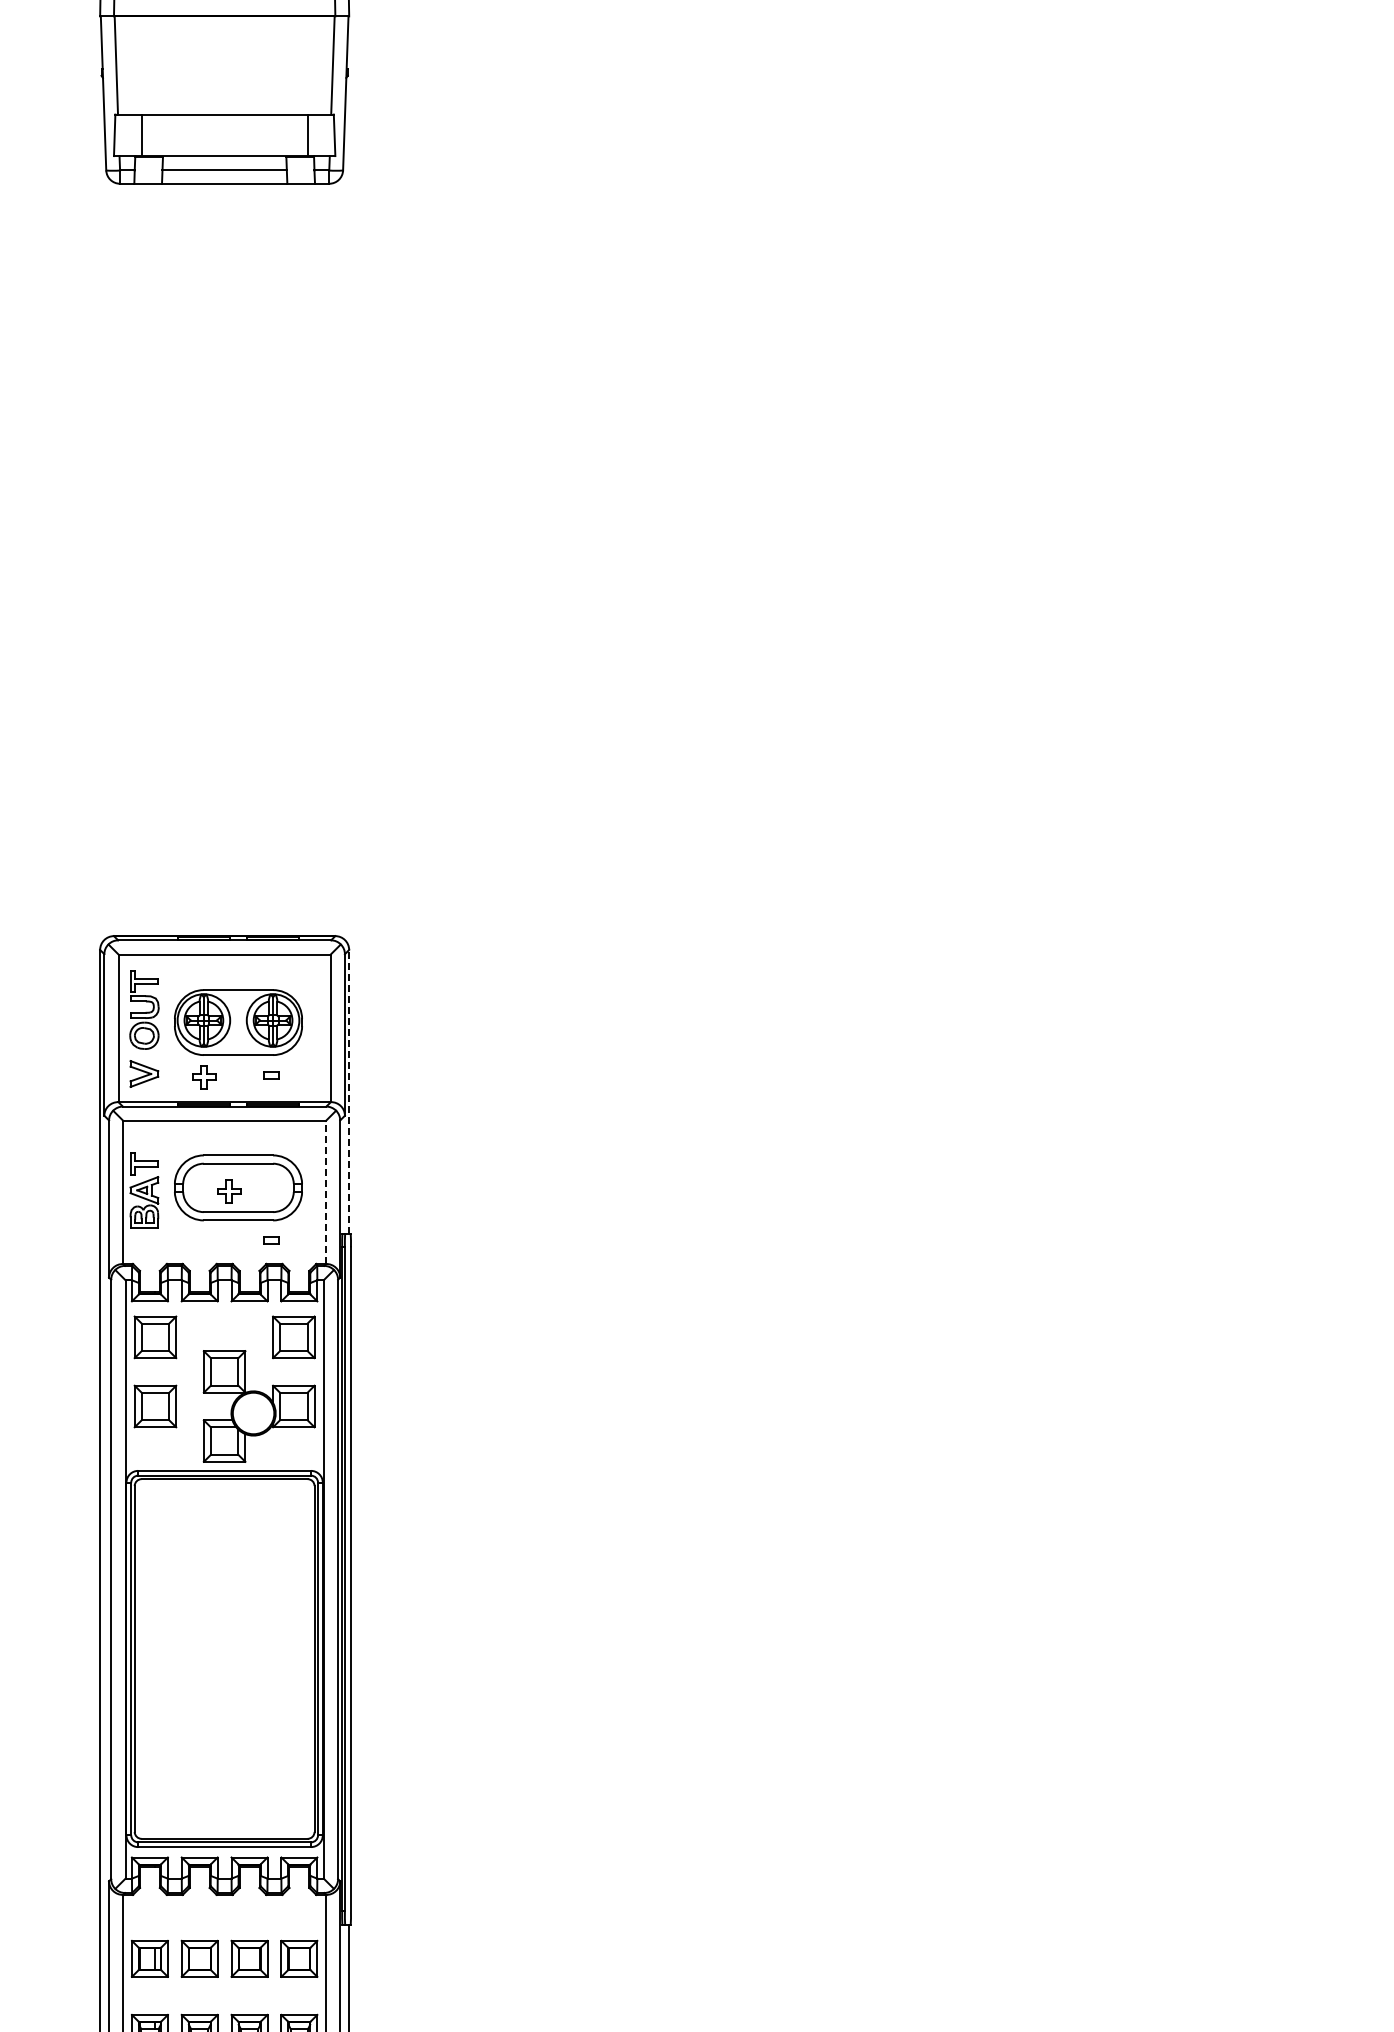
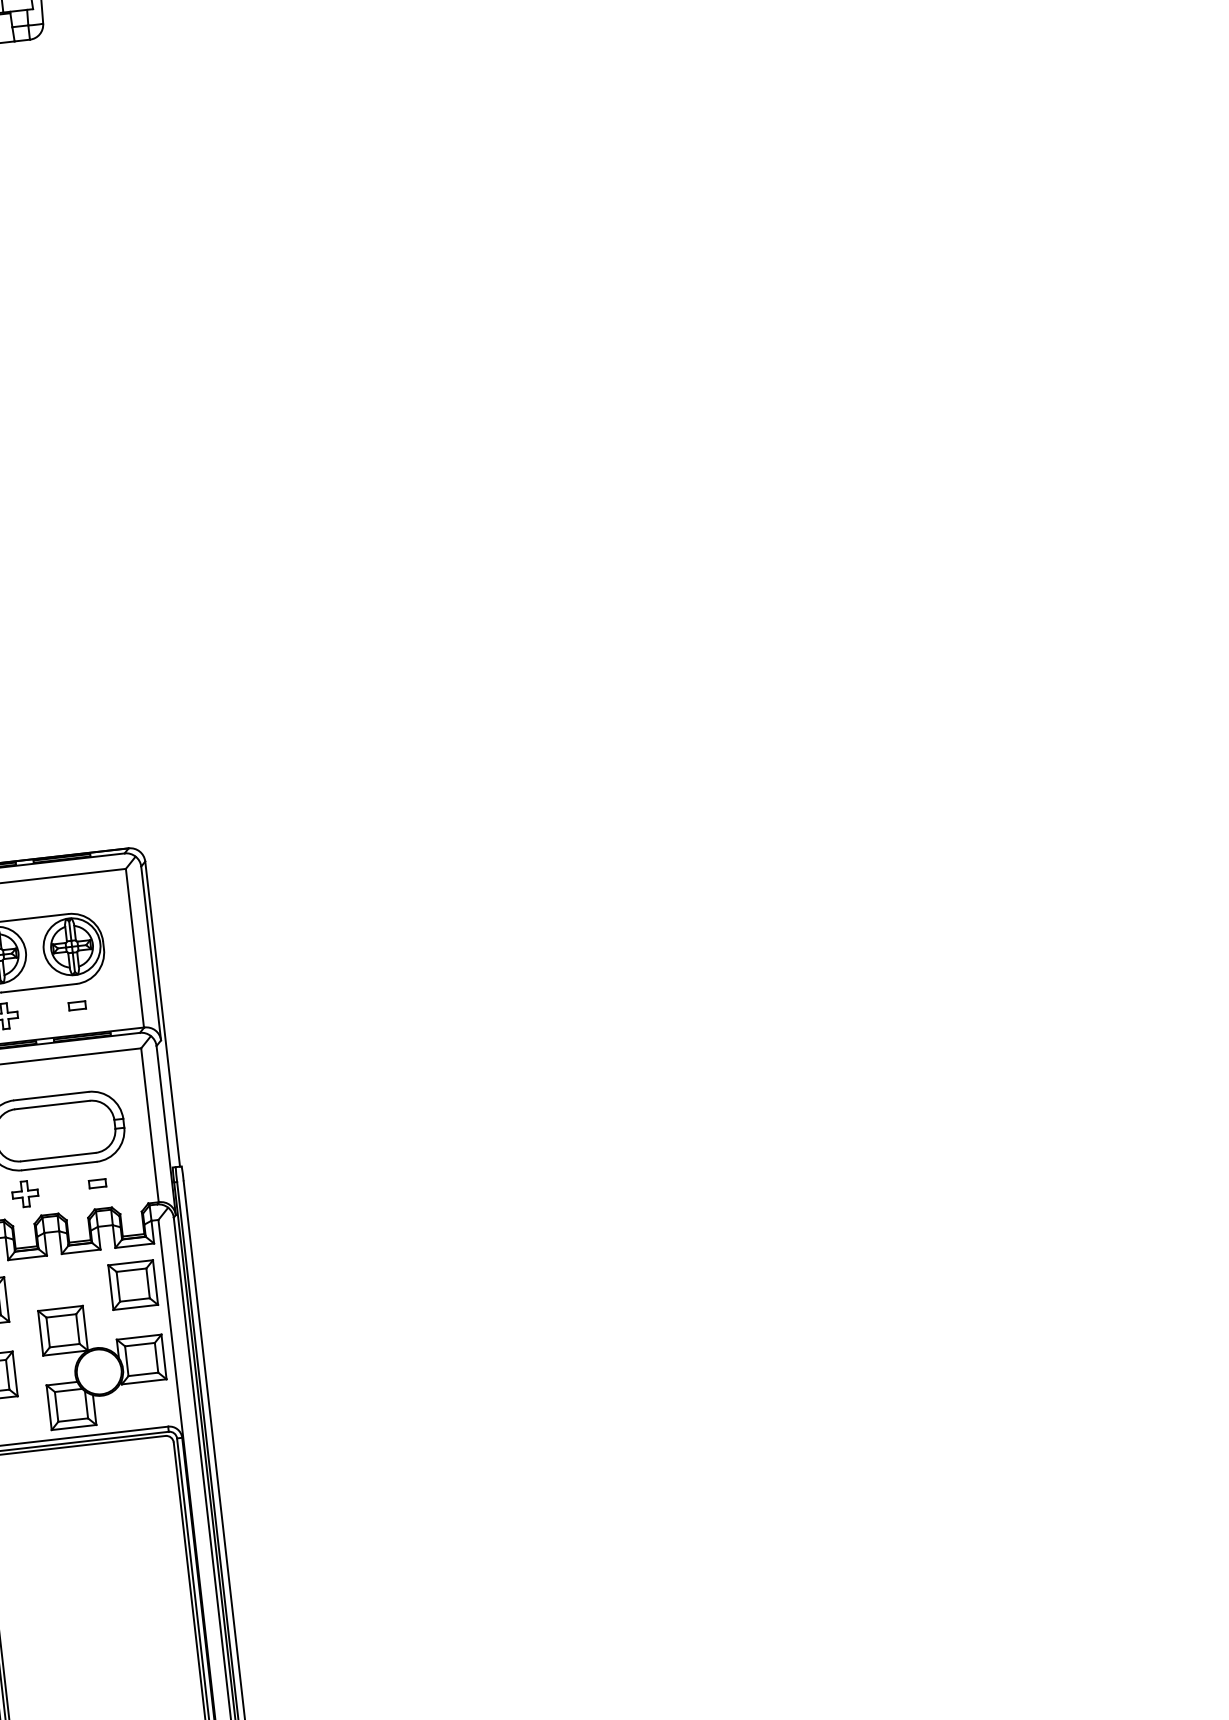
line: (349, 1091) -> (162, 1013), dashed -> solid
part: (229, 1191) -> (25, 1194), moved
line: (325, 1192) -> (149, 1125), dashed -> solid

